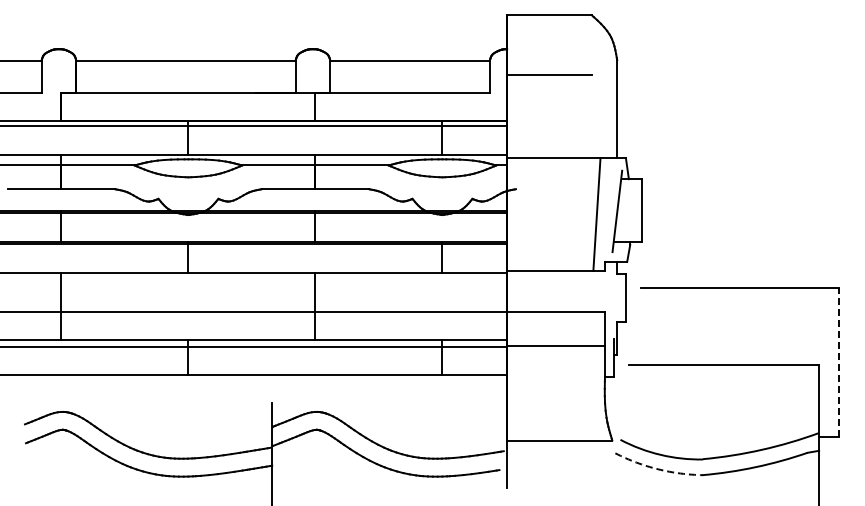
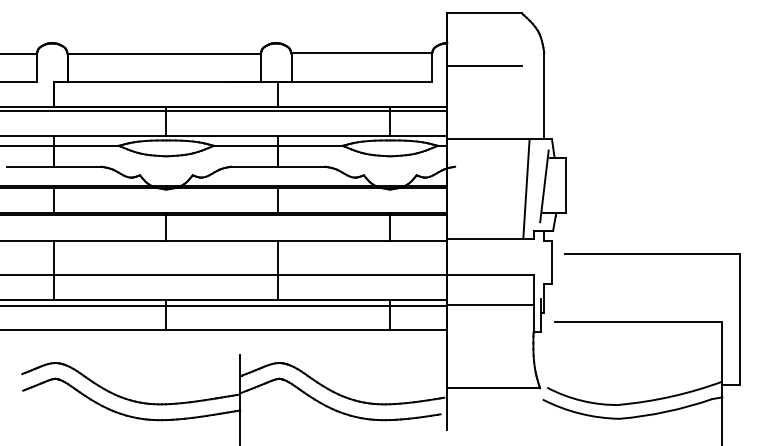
line: (839, 362) -> (740, 319), dashed -> solid
arc: (658, 469) -> (580, 413), dashed -> solid

